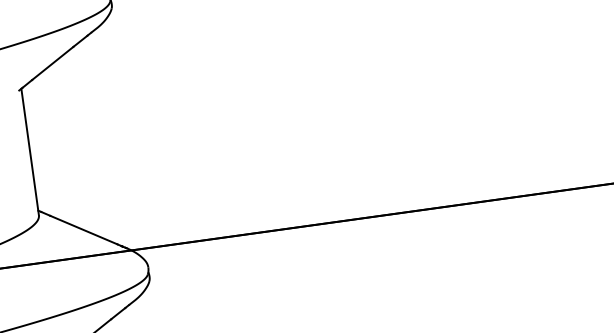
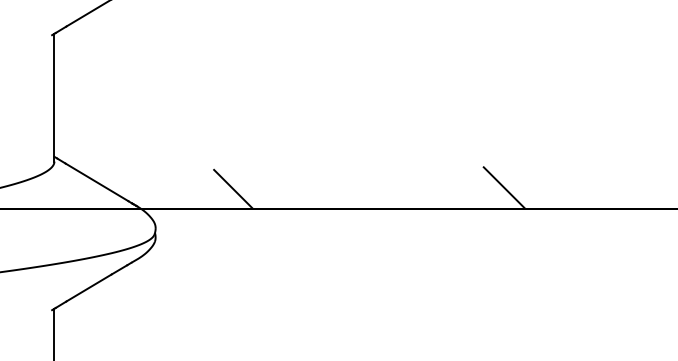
hatch: (354, 197) -> (369, 187), added

